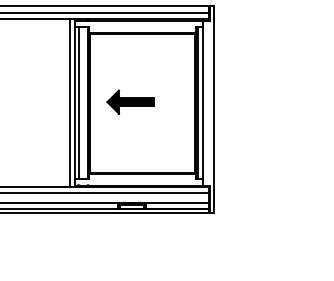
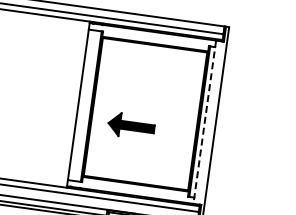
part: (130, 101) -> (131, 125), moved
line: (70, 102) -> (74, 103), removed
line: (78, 103) -> (81, 105), removed
line: (202, 103) -> (204, 122), solid -> dashed

